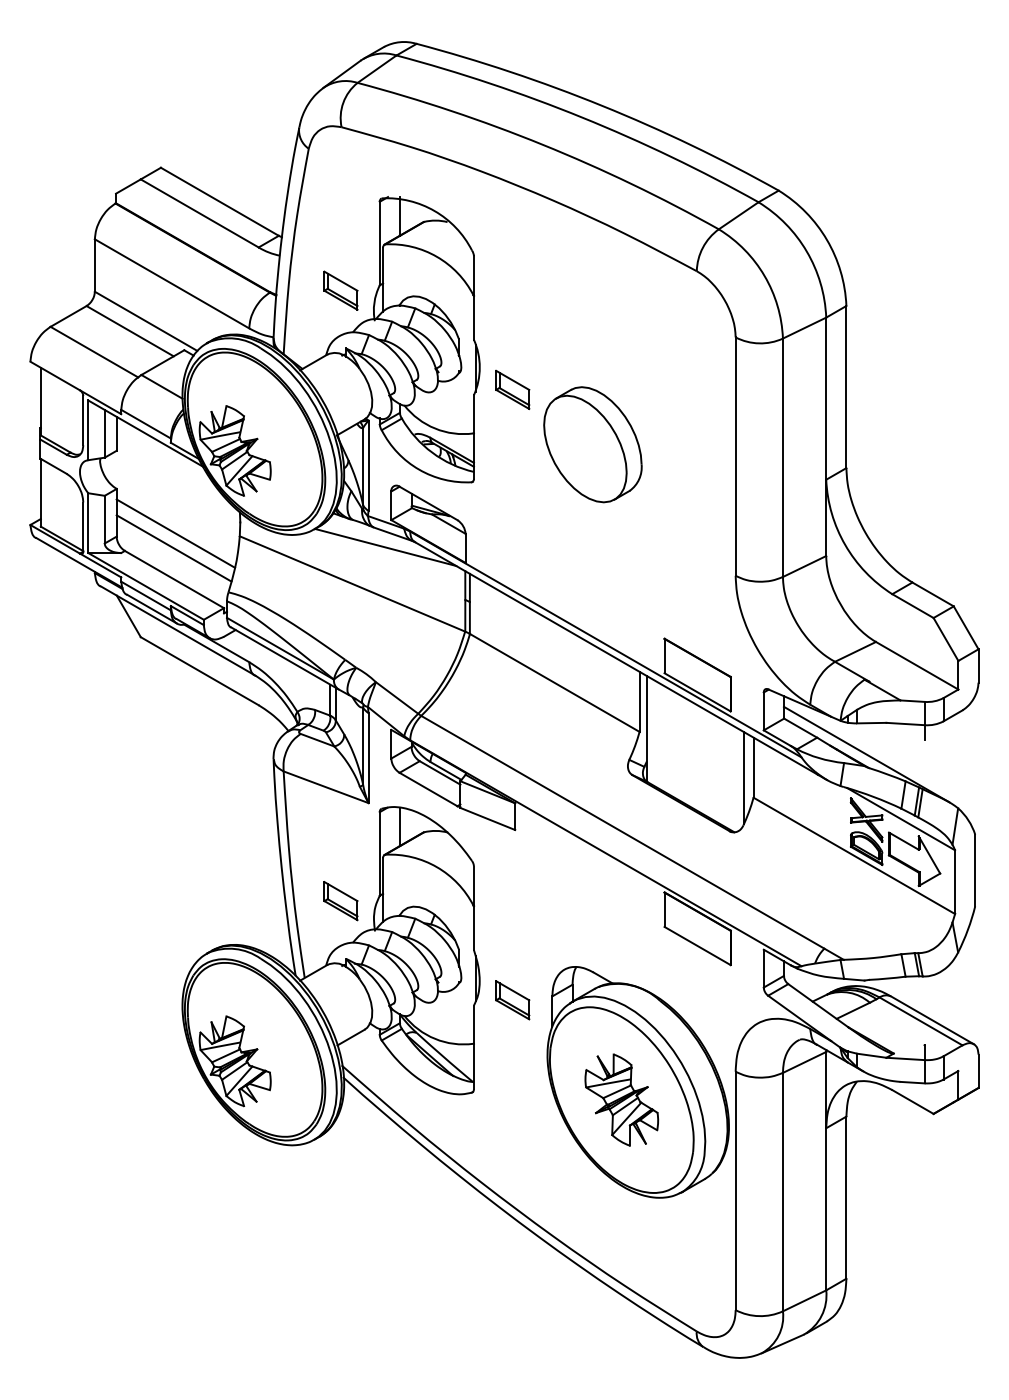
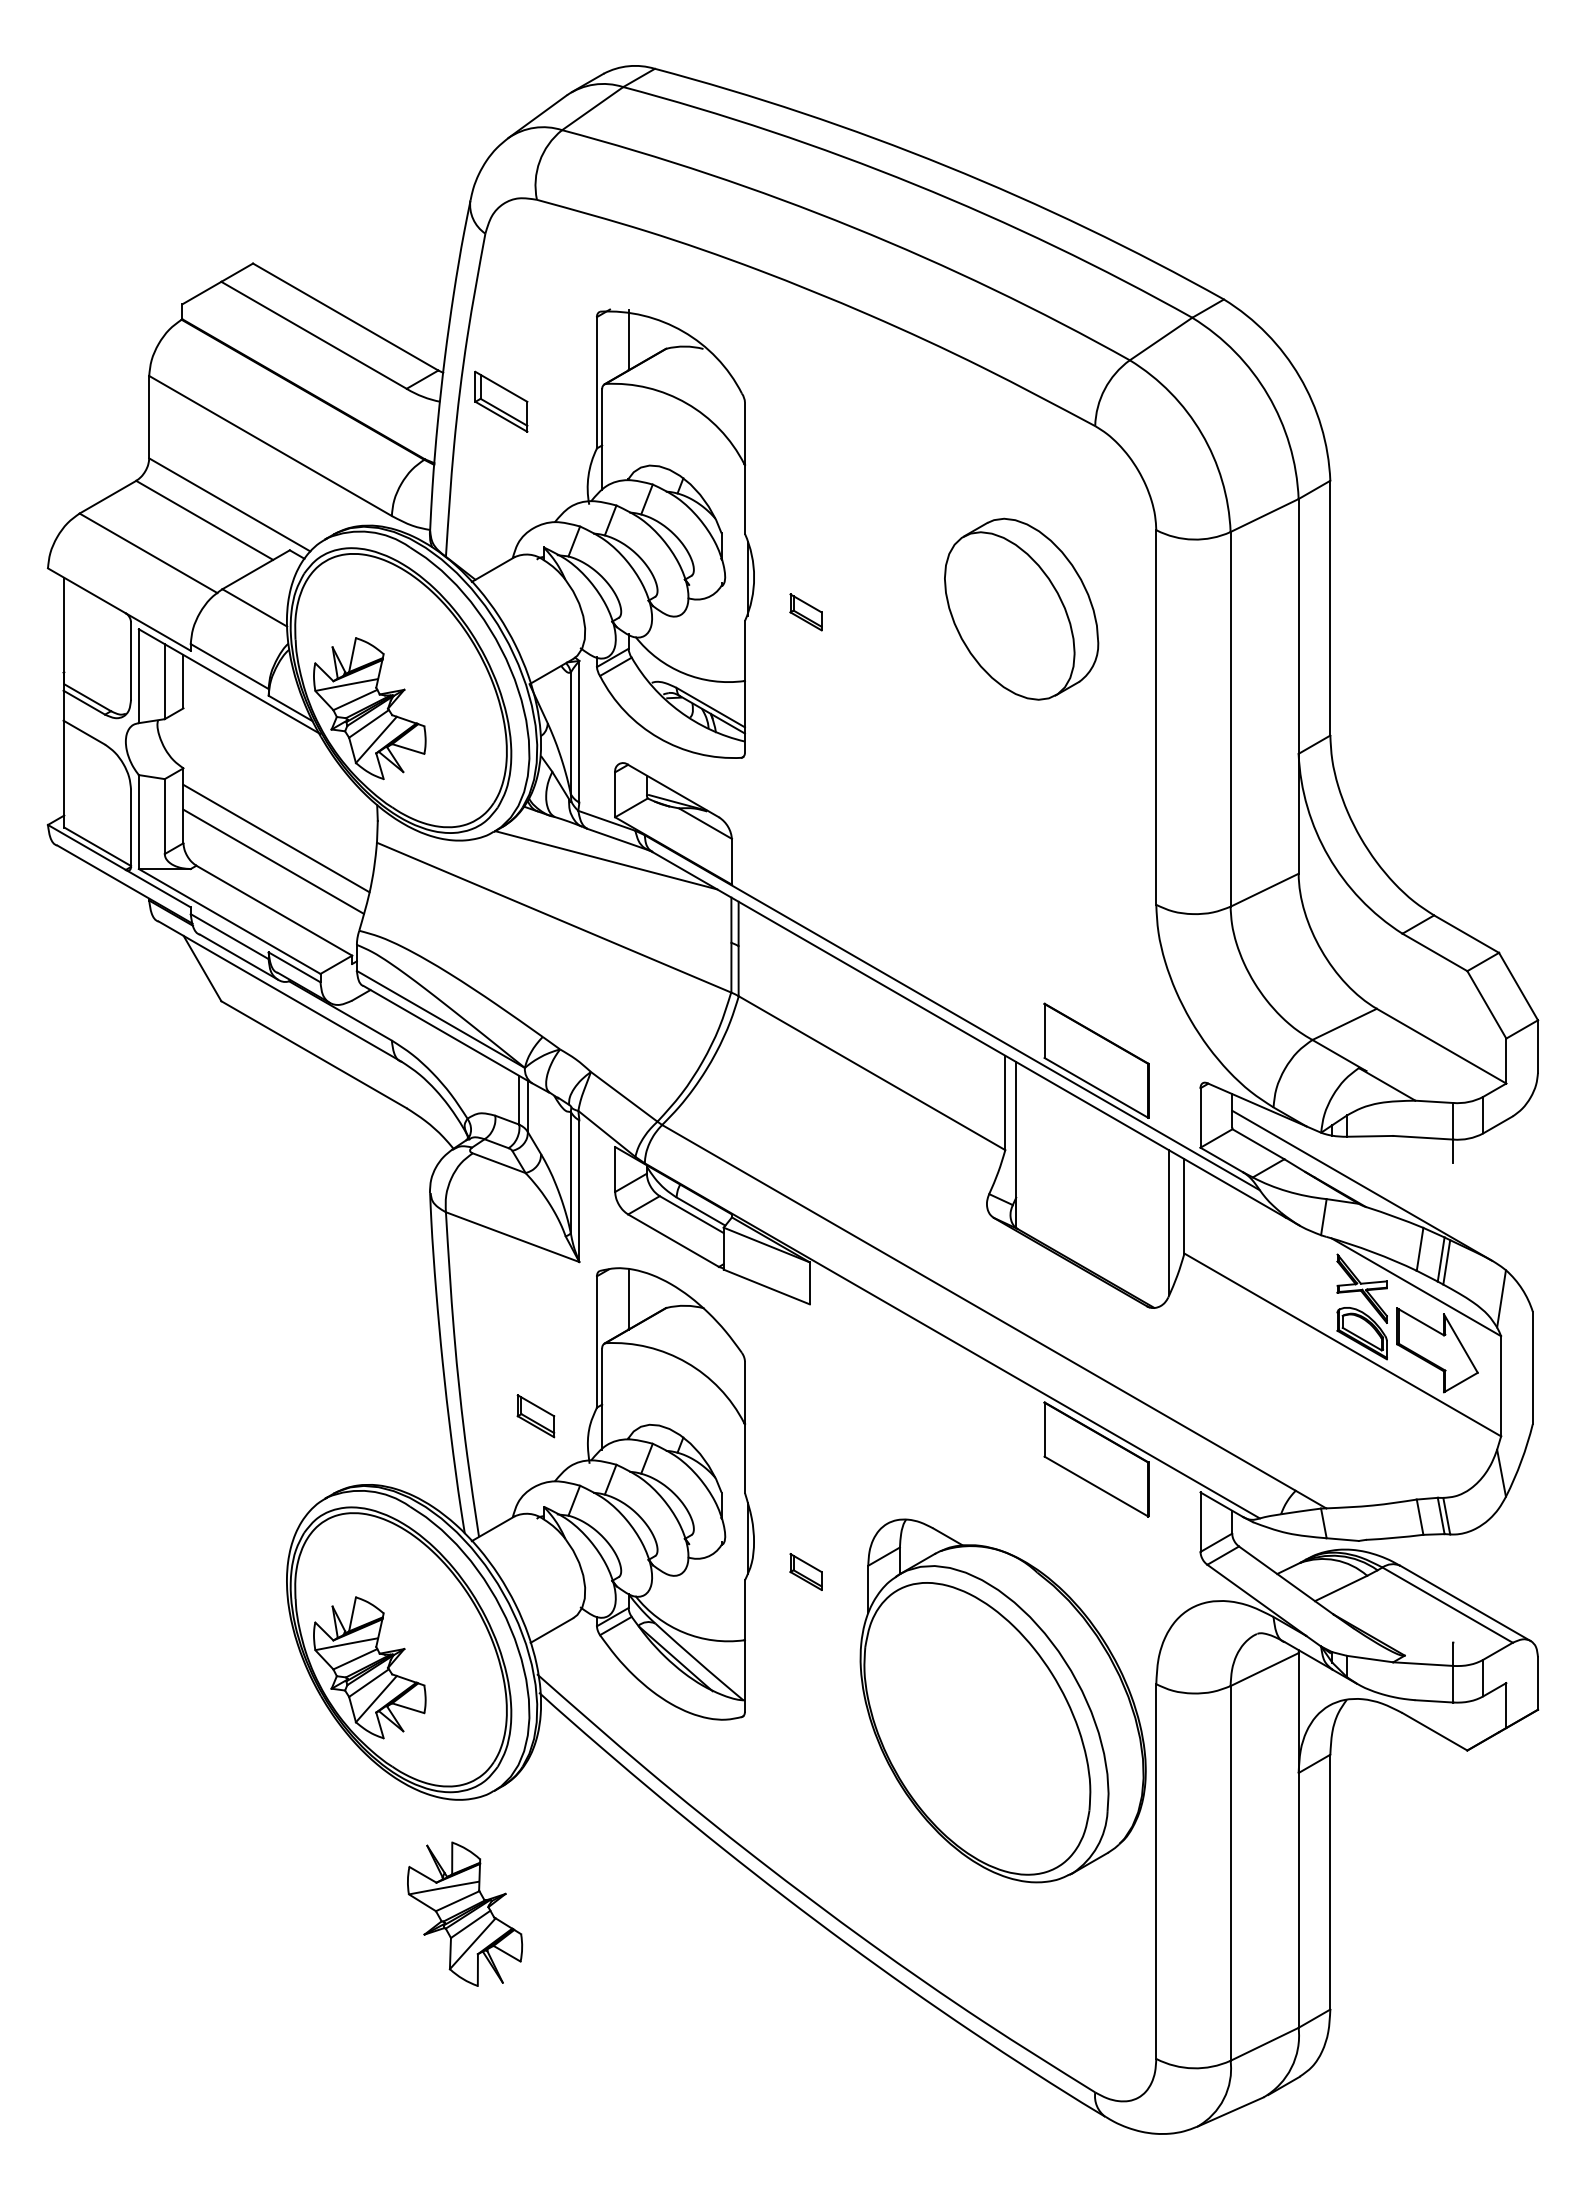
part: (340, 290) -> (500, 401), moved
part: (512, 389) -> (805, 612), size x0.6
part: (592, 444) -> (1020, 608), moved
part: (340, 901) -> (535, 1416), size x0.7
part: (512, 1000) -> (805, 1572), size x0.6
part: (621, 1099) -> (464, 1913), moved

